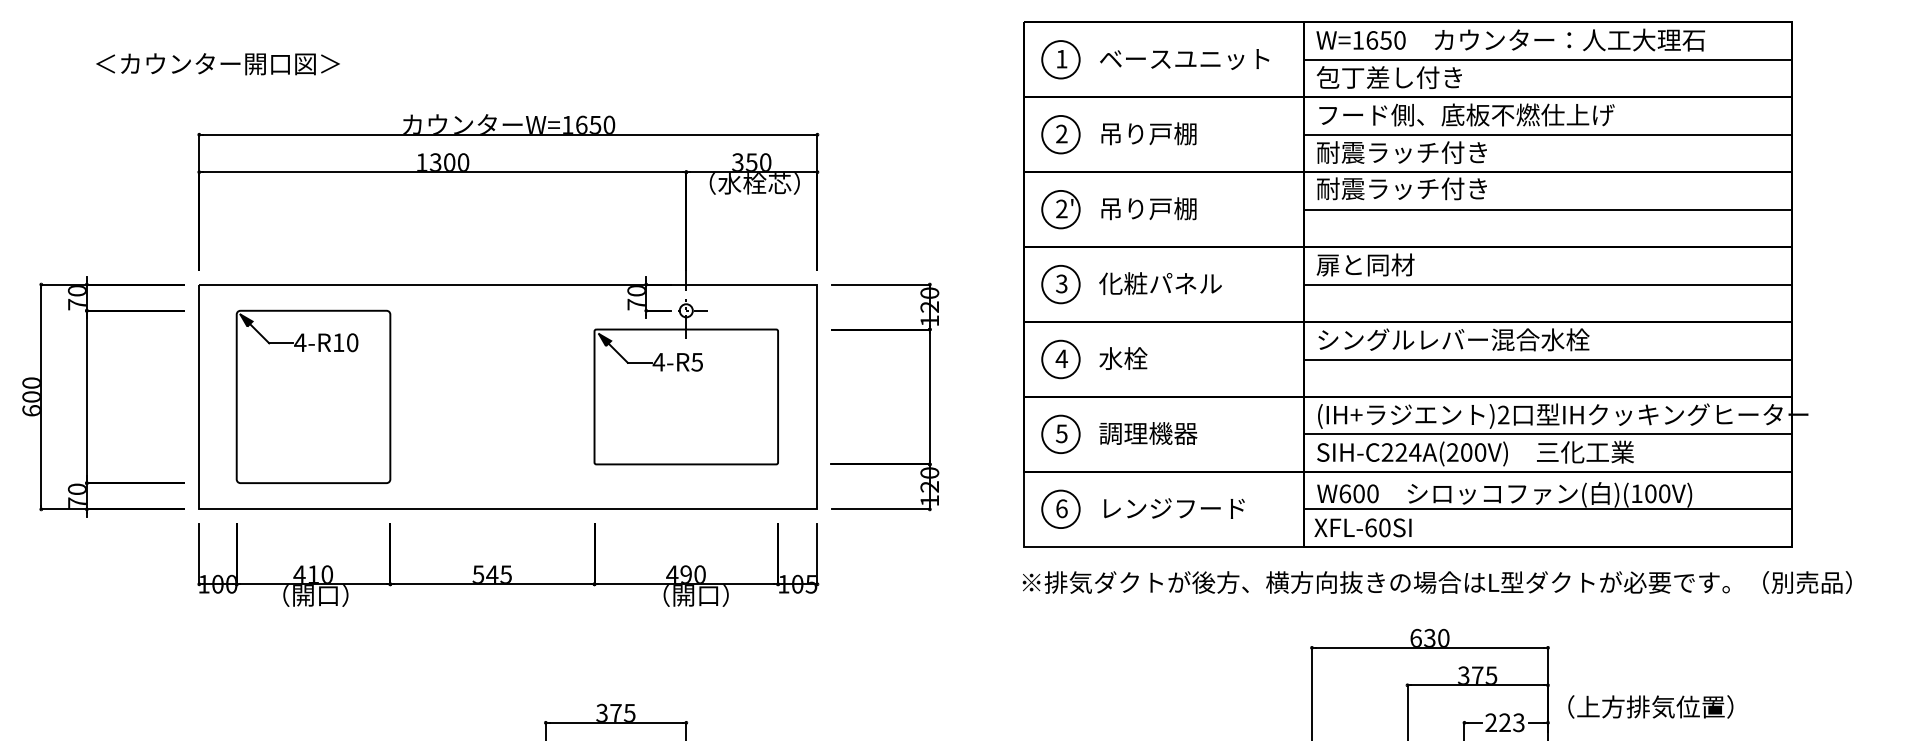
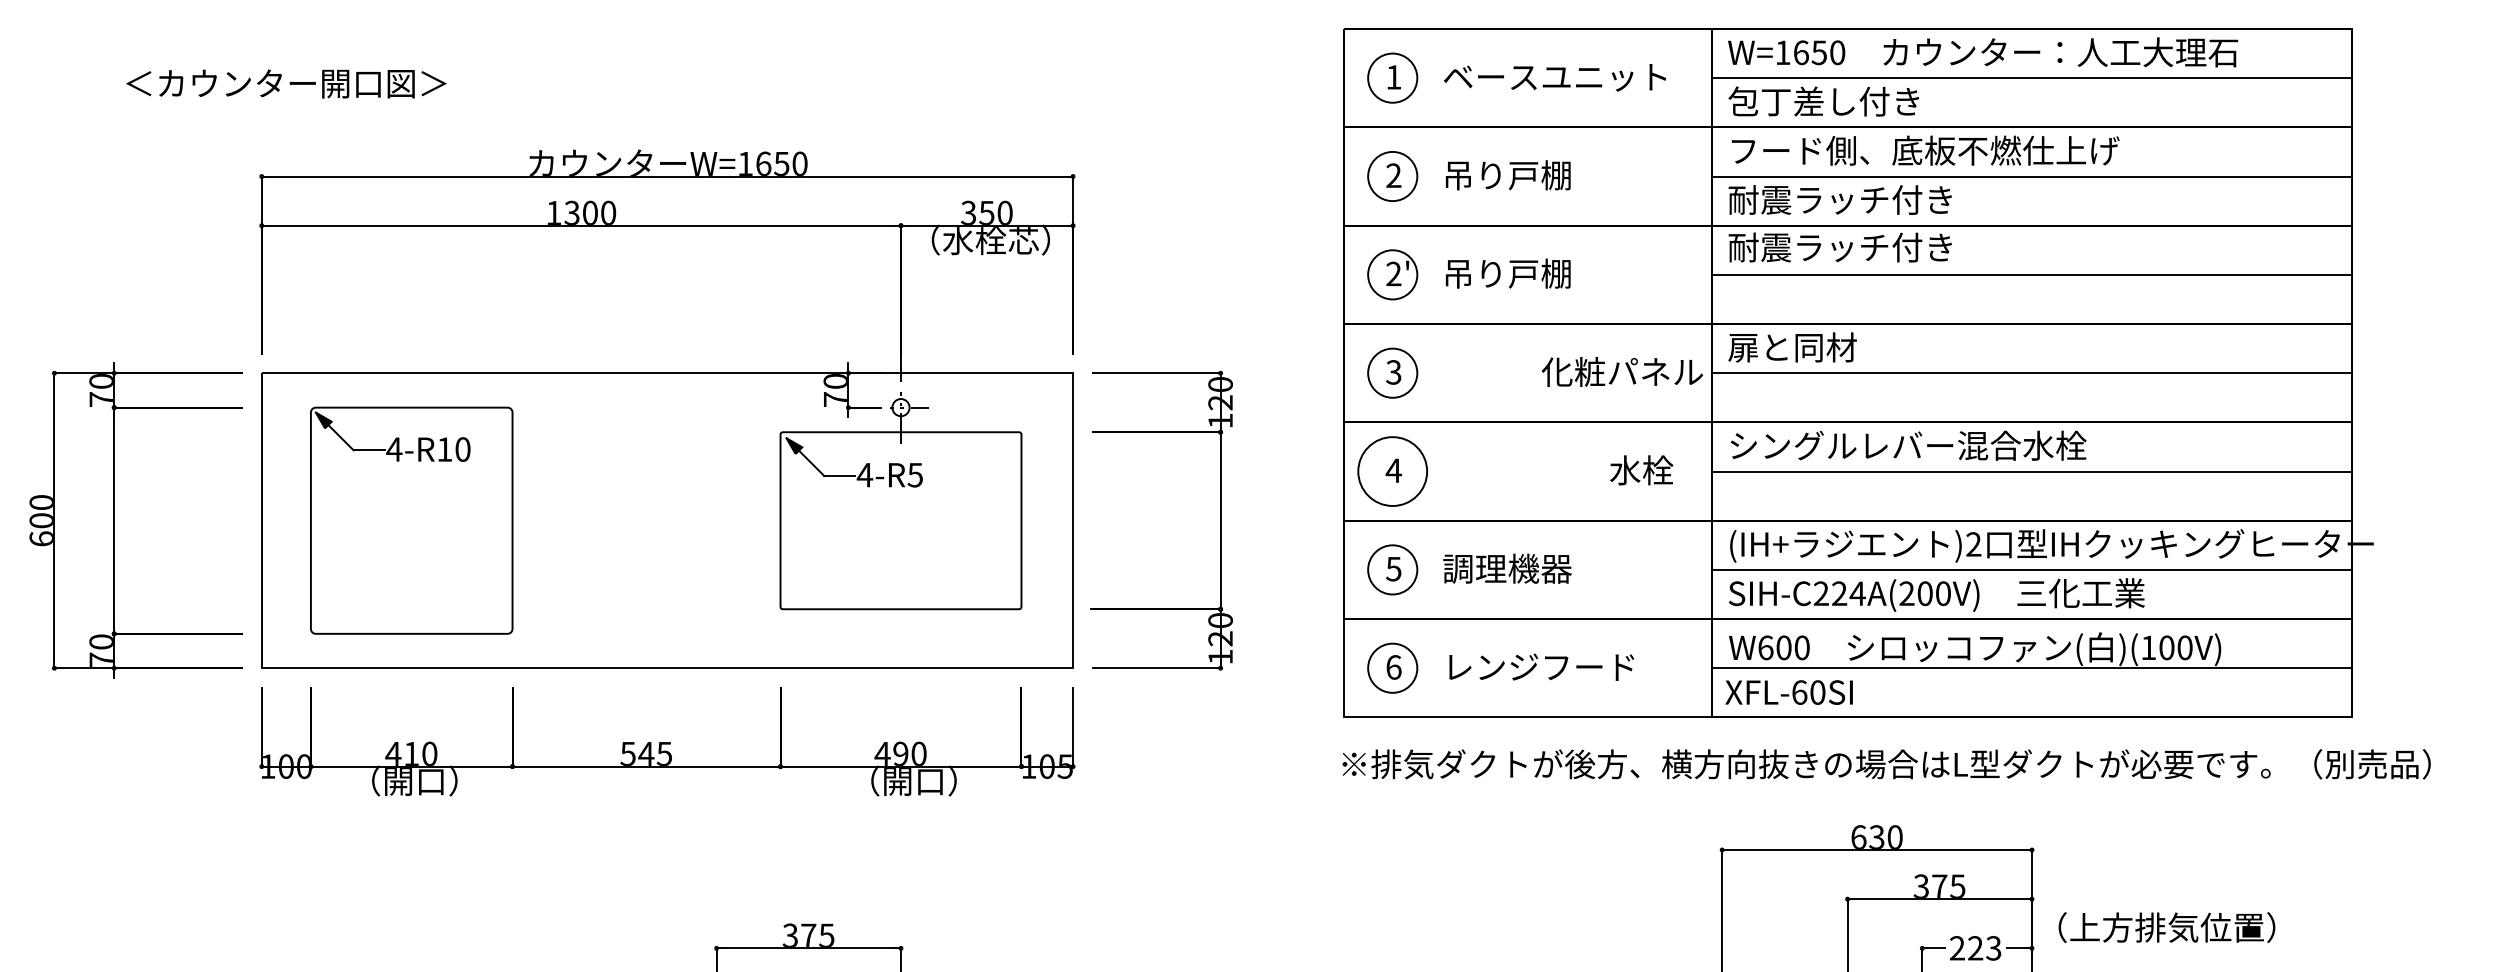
text: (1159, 283) -> (1621, 371), moved
text: (1123, 358) -> (1641, 470), moved
circle: (1060, 359) -> (1392, 471), size x1.4

